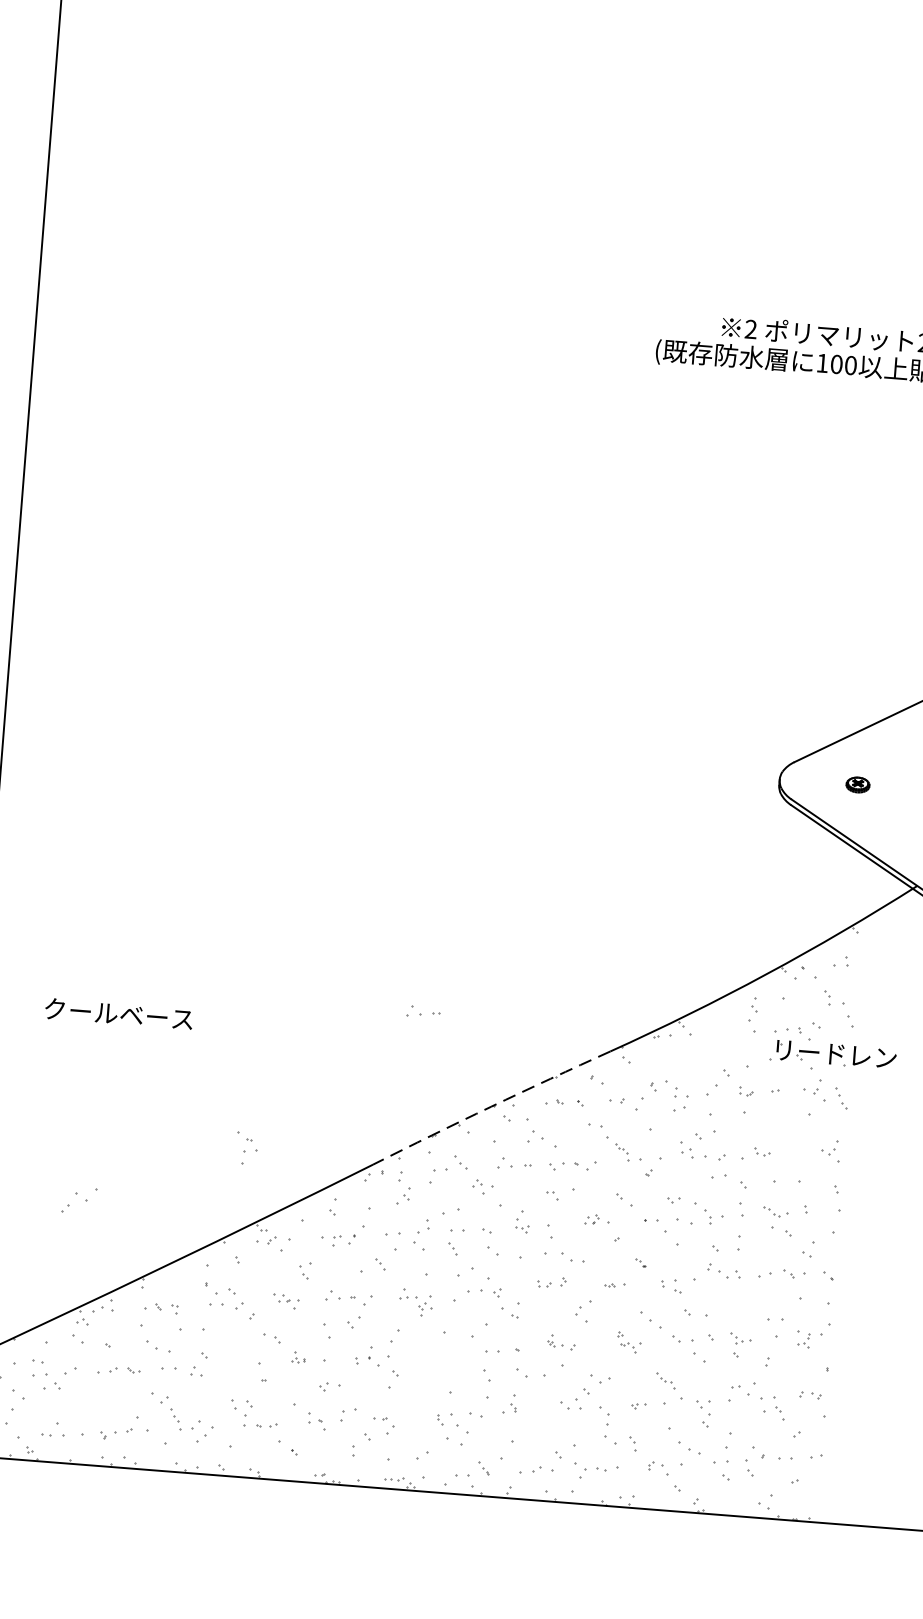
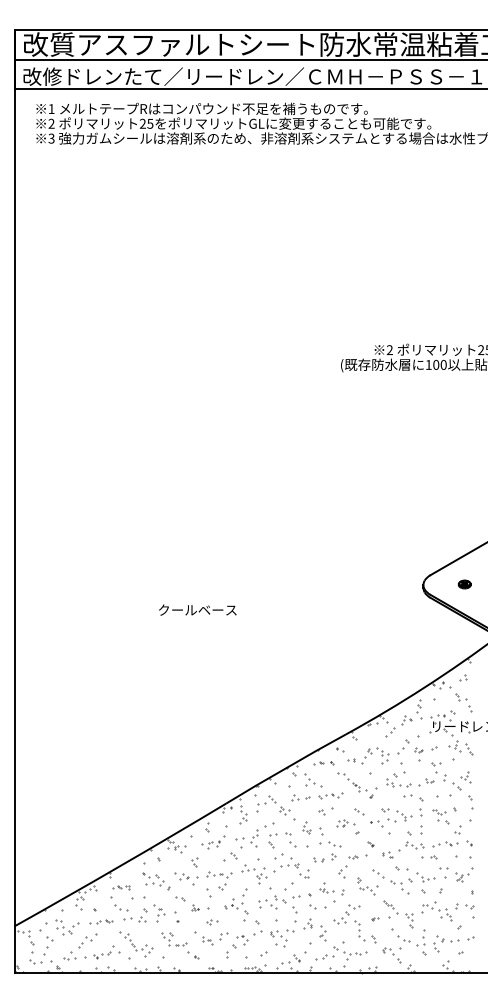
text: (118, 1012) -> (197, 609), moved
part: (423, 1012) -> (246, 721), removed
part: (711, 1044) -> (398, 726), added
arc: (490, 1106) -> (285, 768), dashed -> solid
part: (794, 1146) -> (446, 776), added
part: (247, 1148) -> (159, 913), moved
part: (79, 1200) -> (87, 940), moved
part: (596, 1220) -> (345, 823), size x1.43
part: (551, 1281) -> (324, 857), size x1.43
part: (614, 1284) -> (357, 856), size x1.67
part: (750, 1297) -> (429, 857), added
part: (286, 1300) -> (186, 878), size x1.67
part: (416, 1303) -> (254, 874), size x1.43
part: (560, 1341) -> (331, 888), size x1.67
part: (628, 1342) -> (367, 886), size x1.67
part: (739, 1343) -> (425, 882), size x1.67
part: (446, 1359) -> (272, 902), added
part: (809, 1395) -> (464, 906), size x1.67
part: (413, 1404) -> (257, 927), added
part: (536, 1425) -> (322, 933), added

